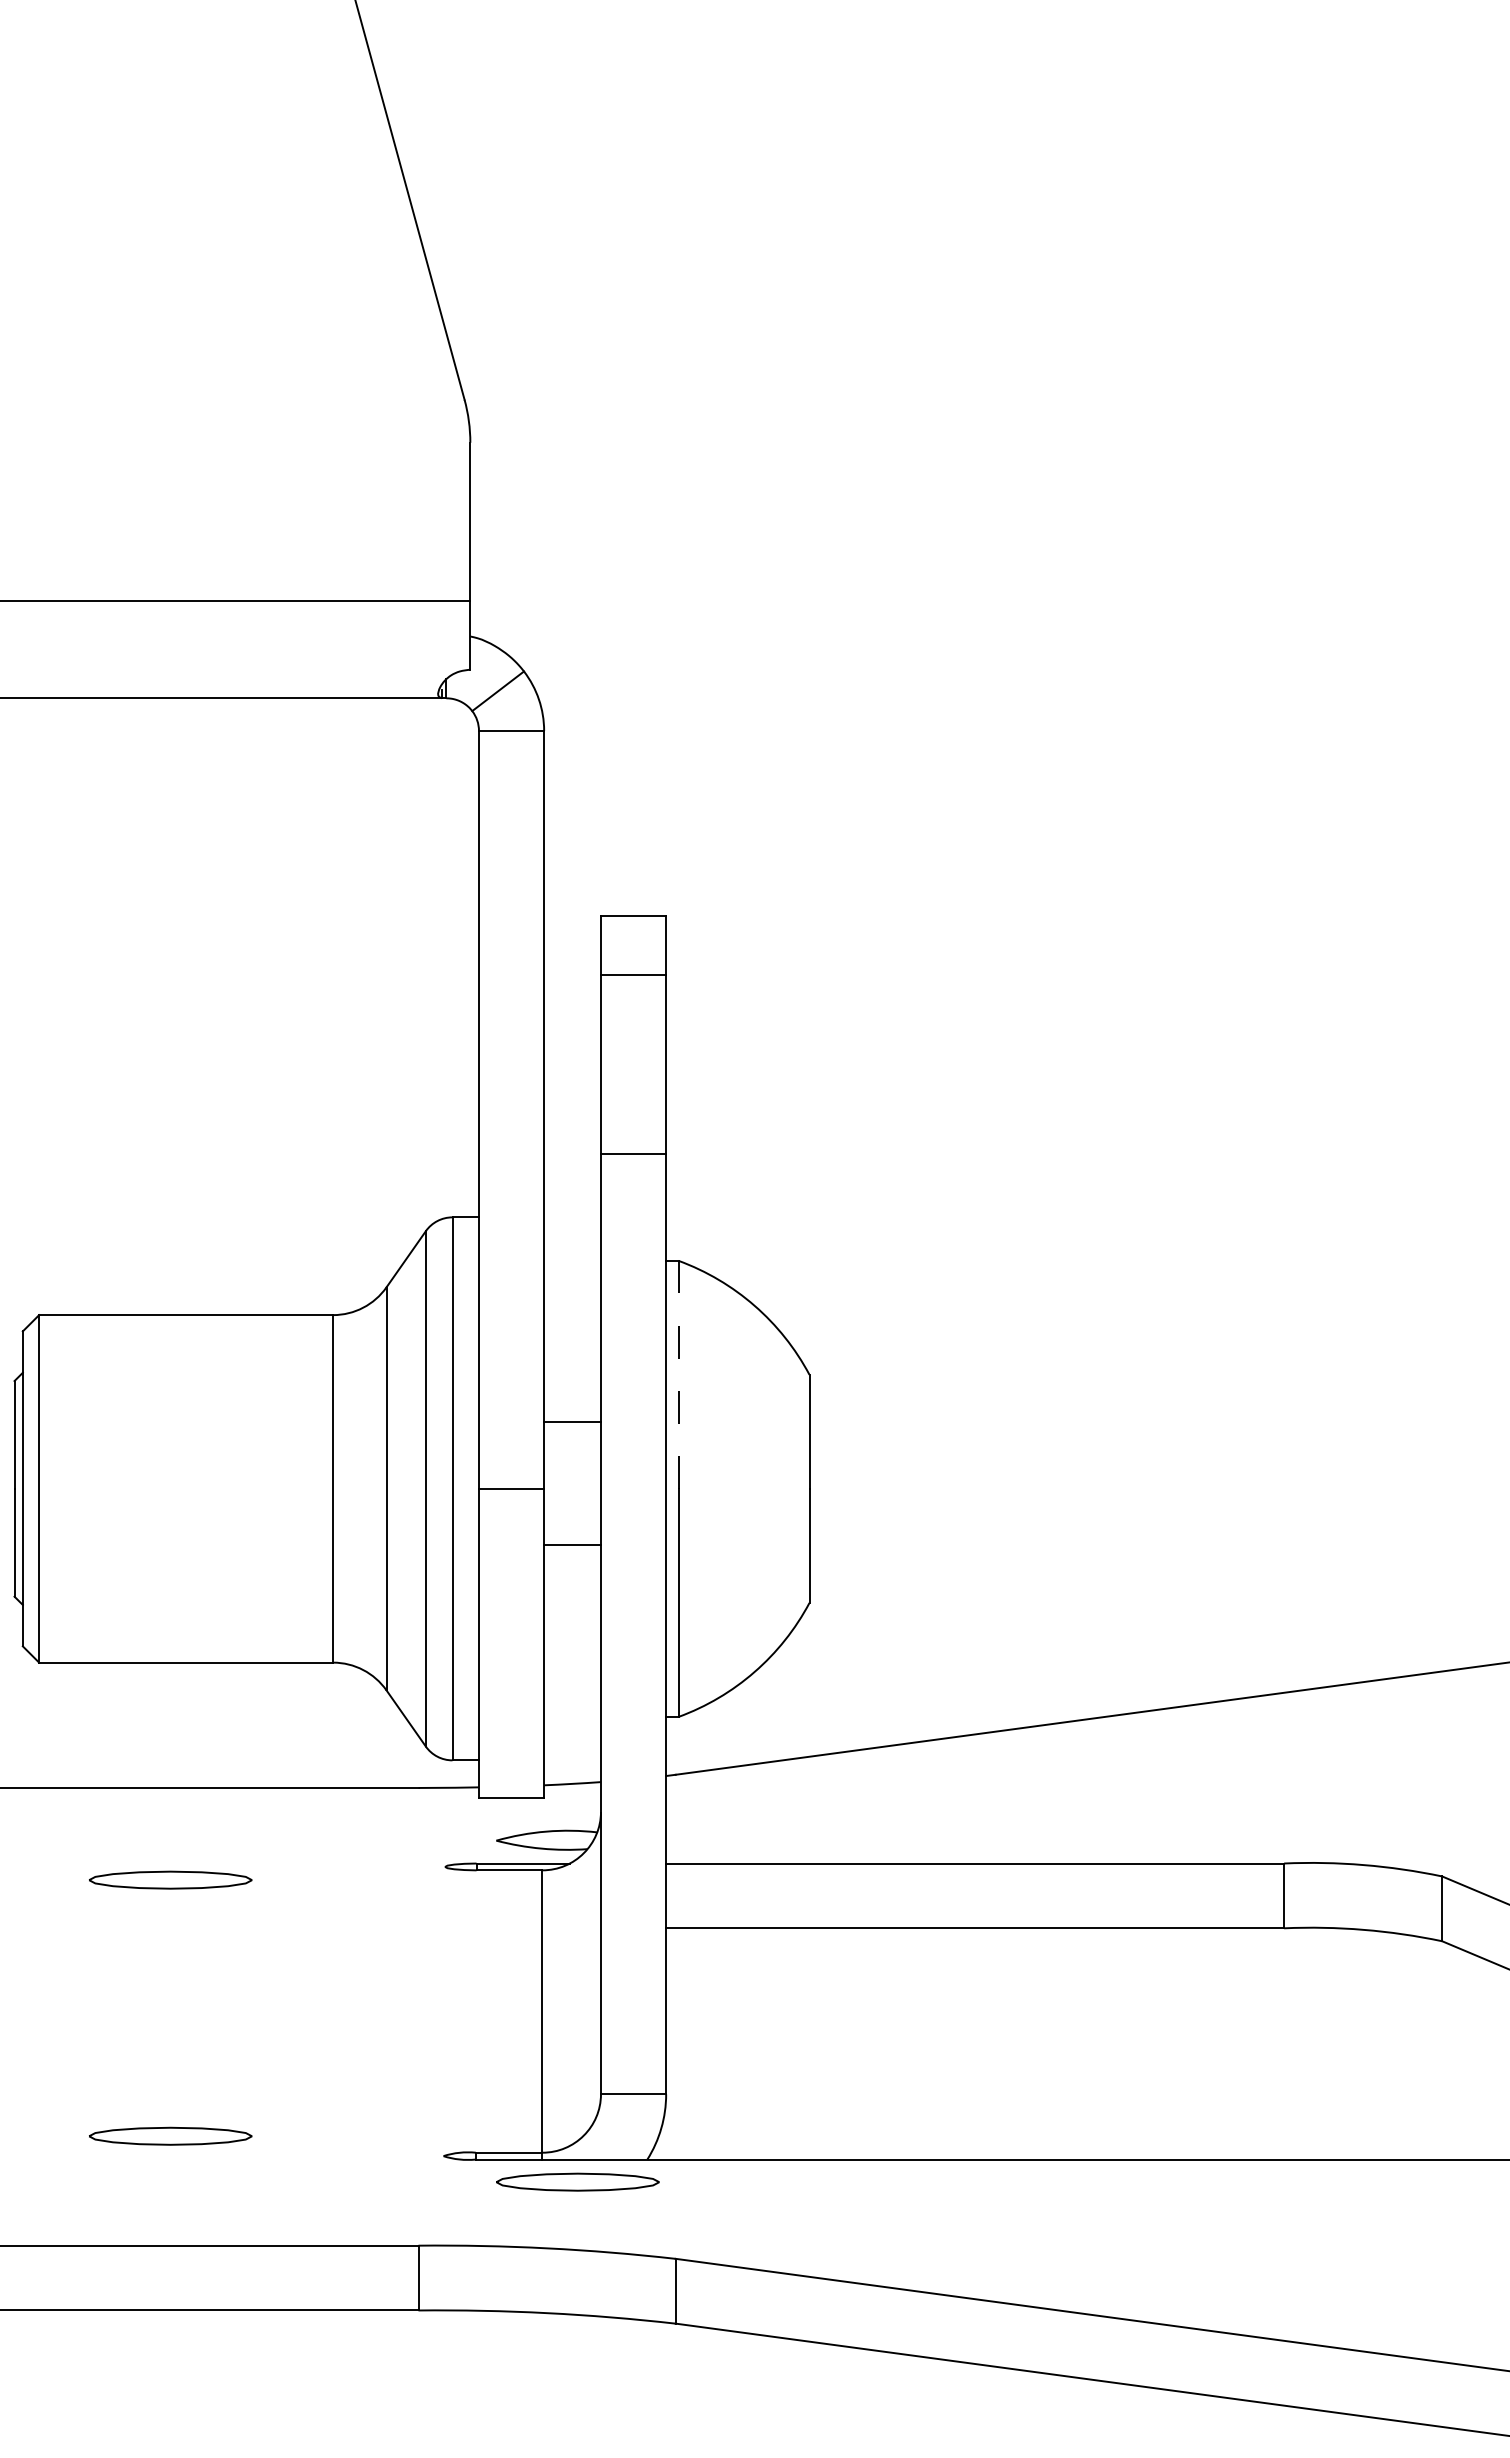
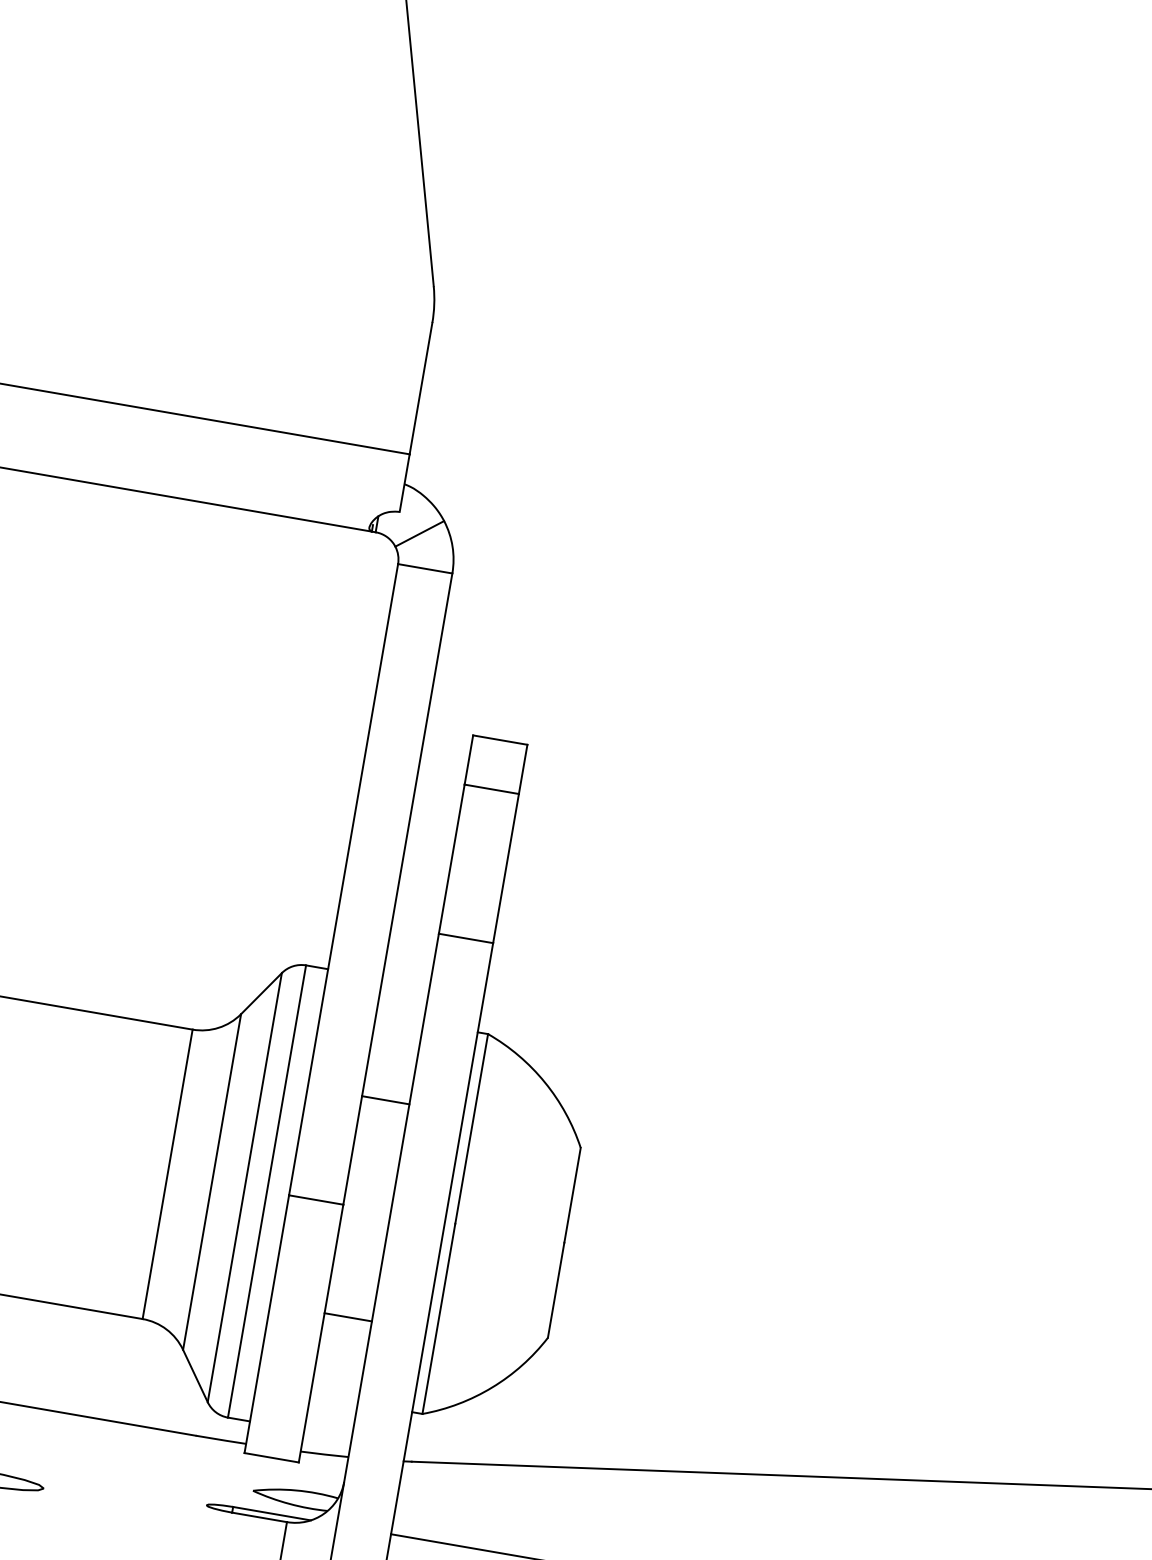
line: (678, 1374) -> (471, 1128), dashed -> solid
line: (572, 1421) -> (385, 1100), moved
line: (572, 1545) -> (348, 1317), moved

